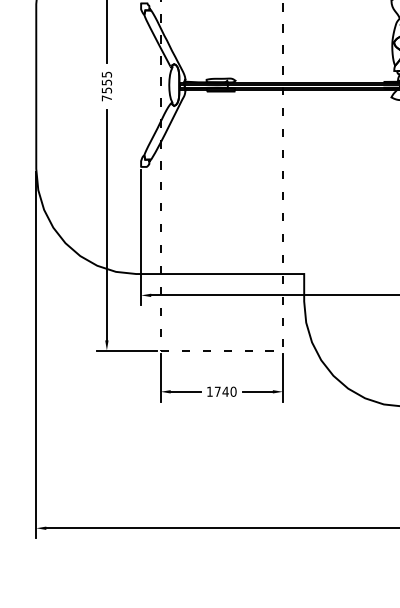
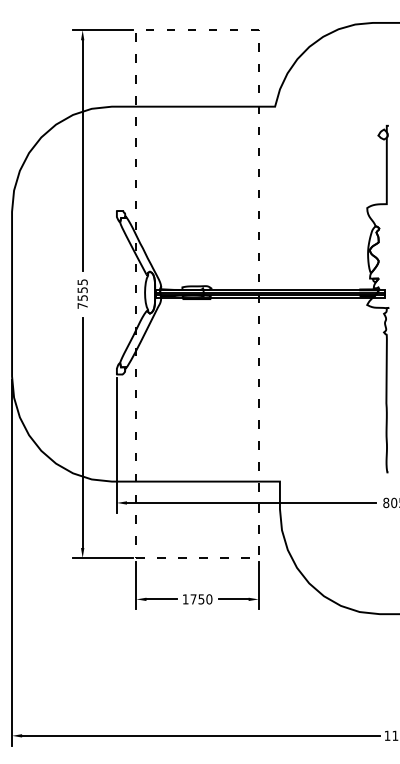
text: (225, 391) -> (201, 599), 1740 -> 1750

